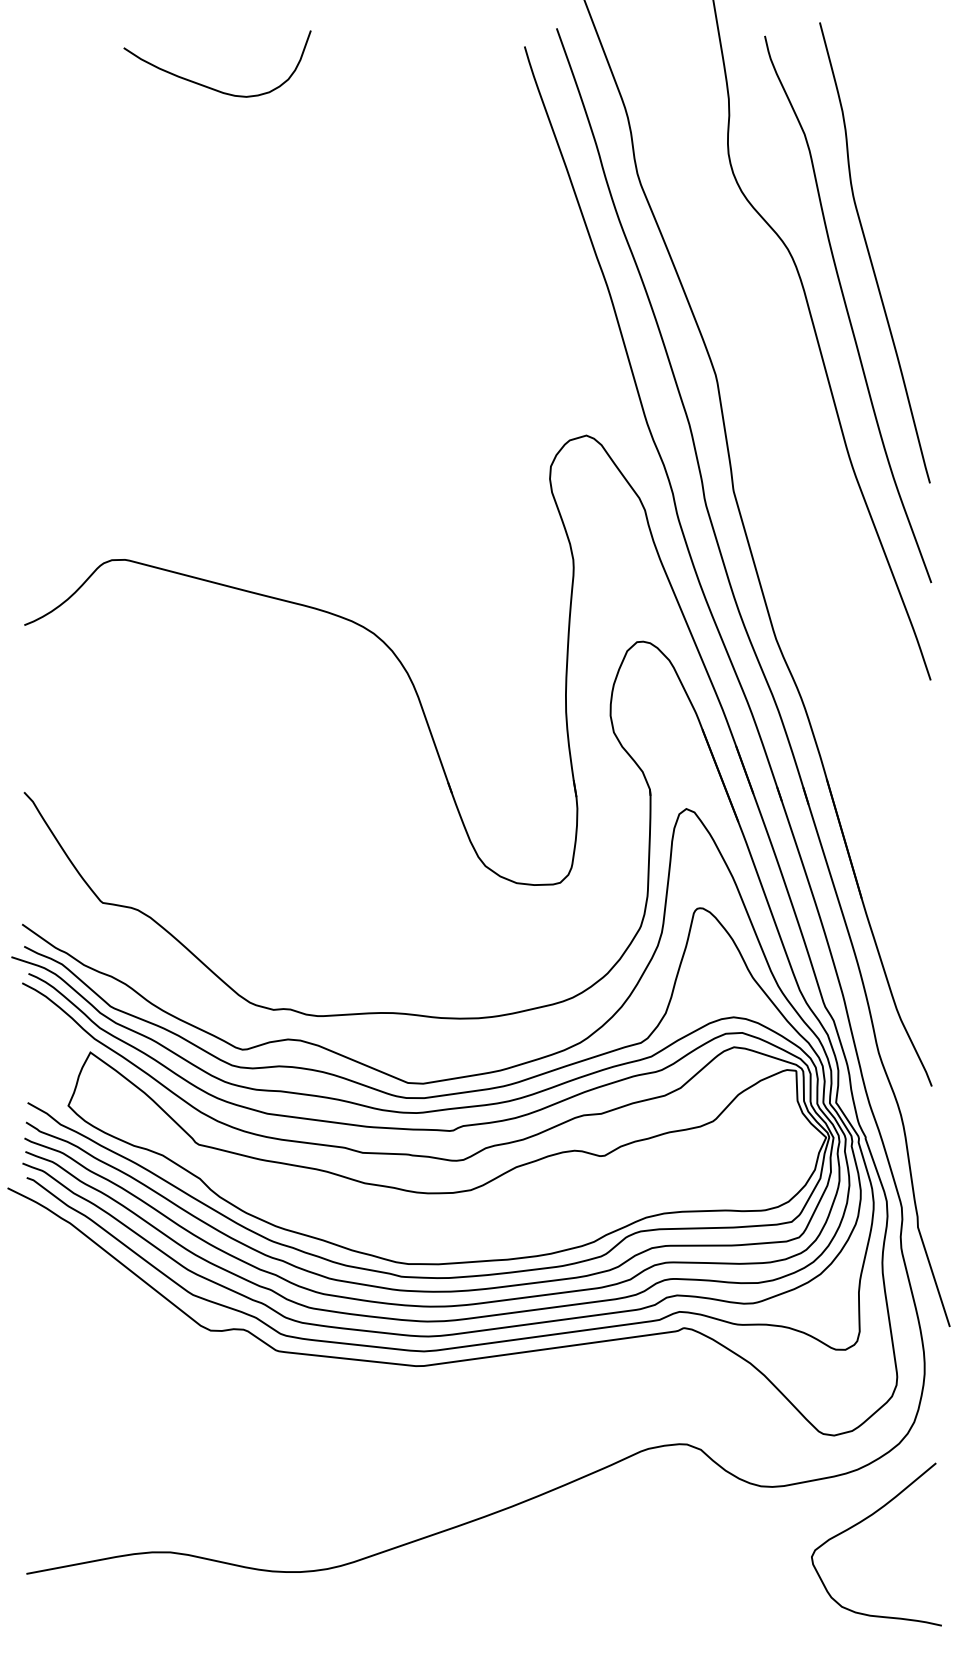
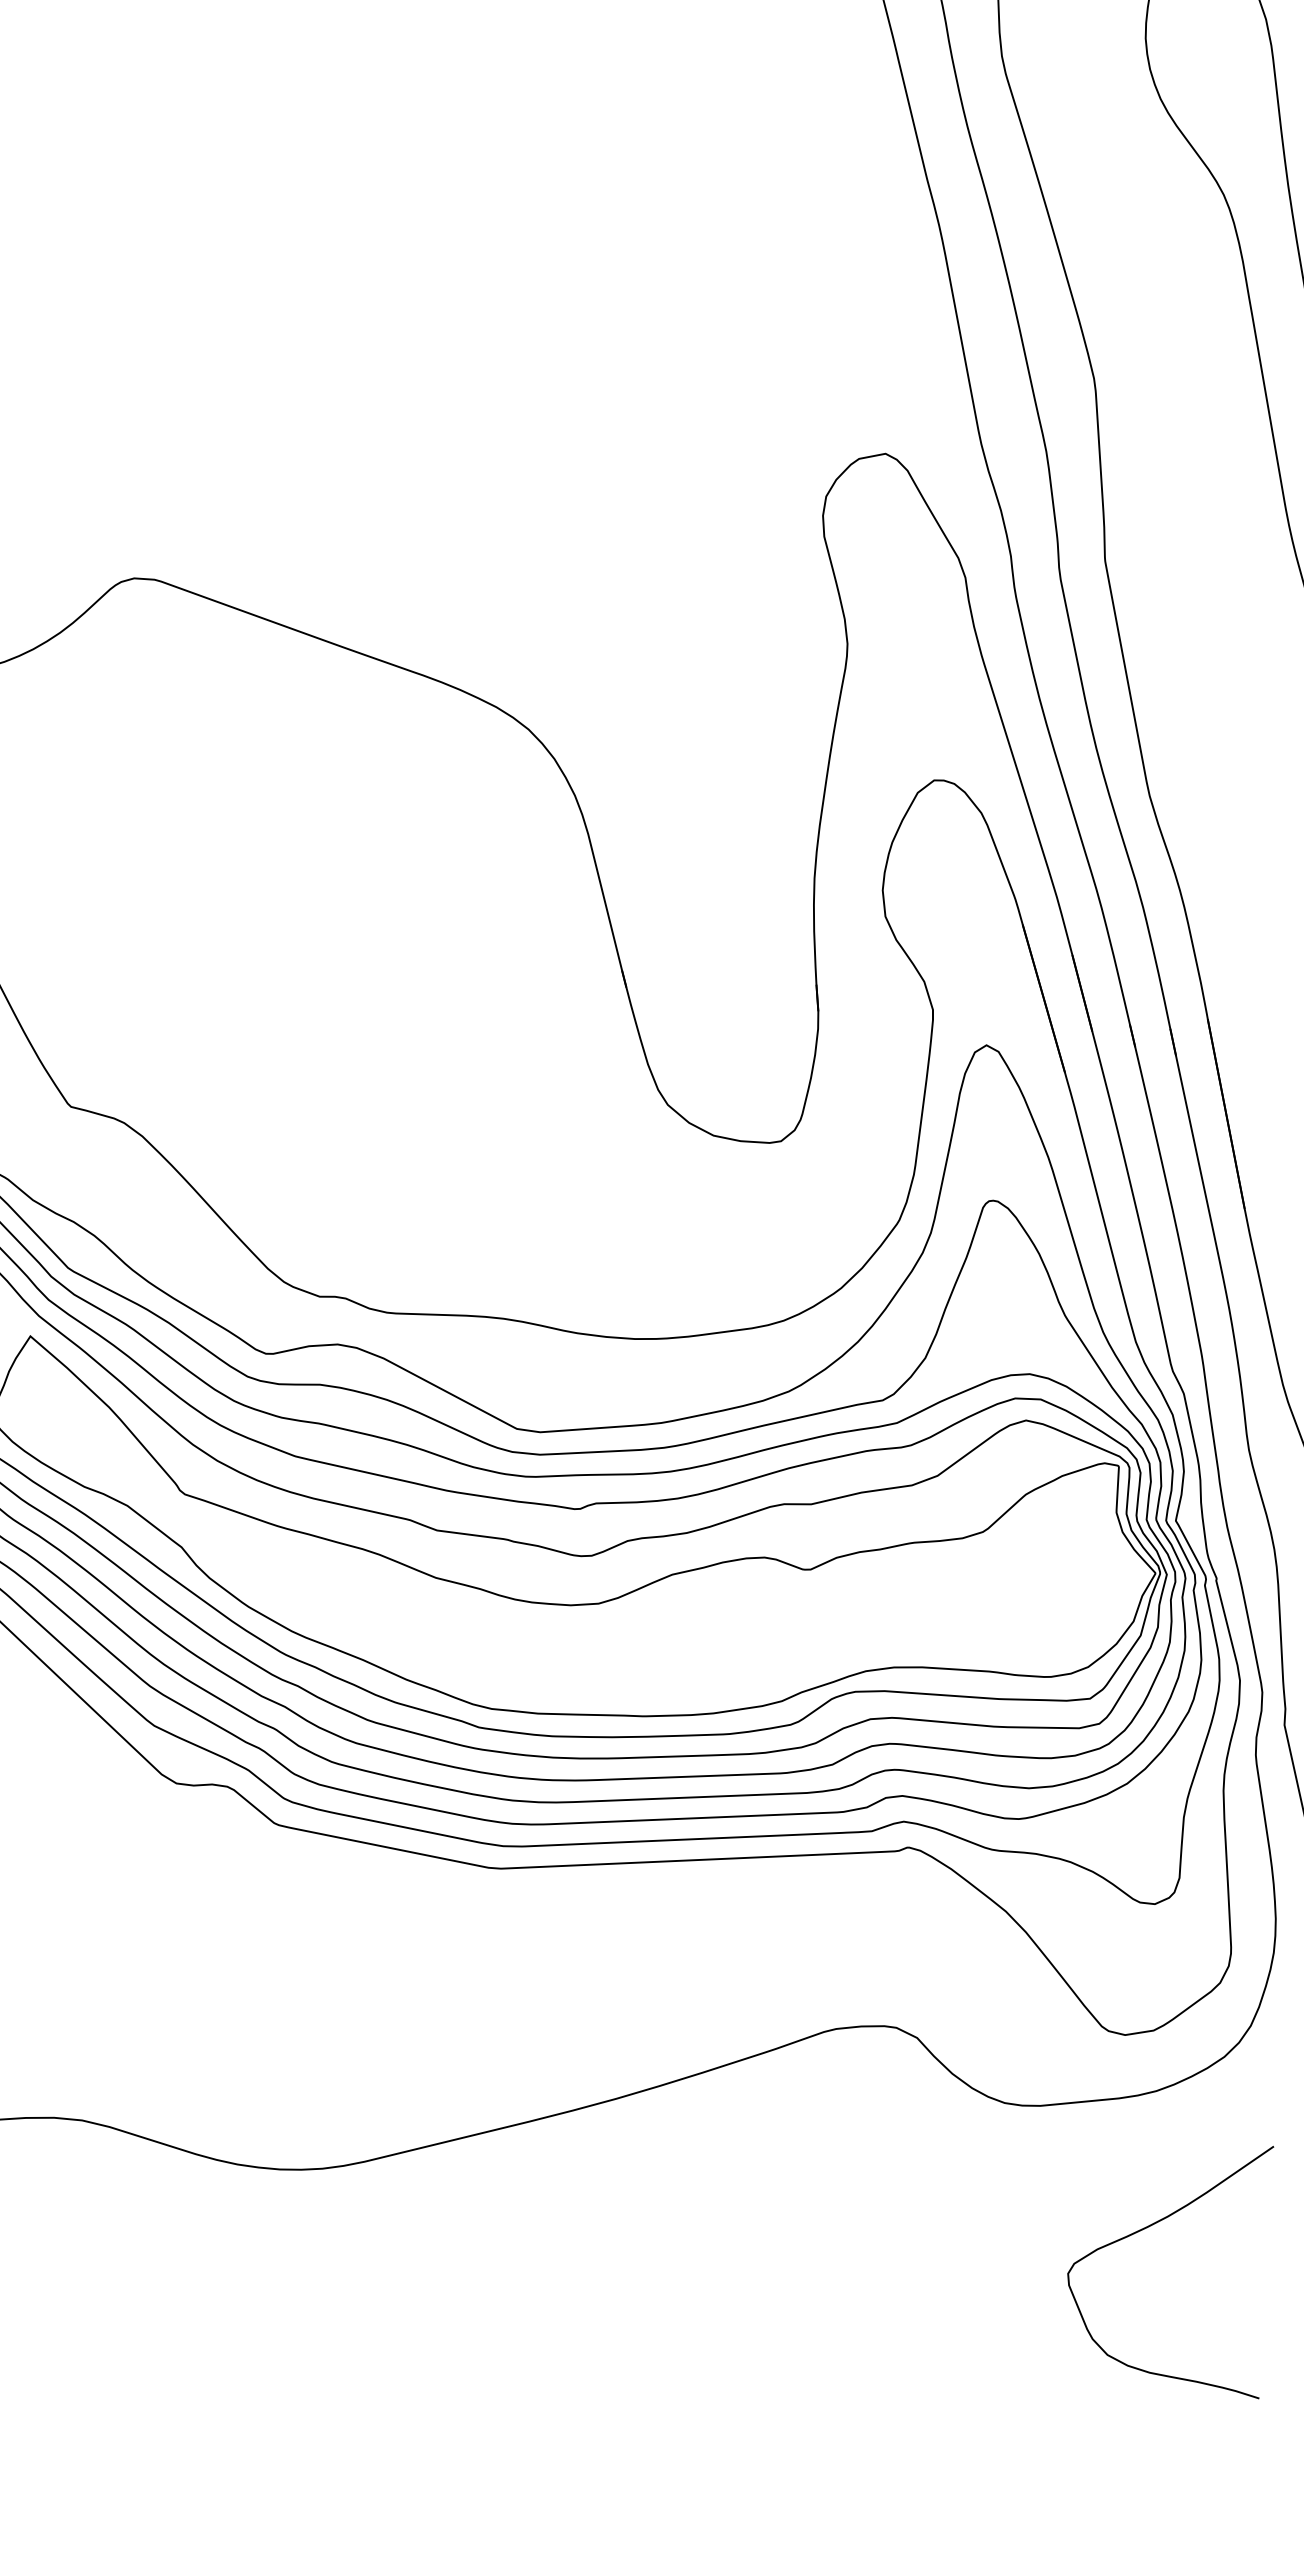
curve: (860, 1523) -> (1148, 2228), moved

